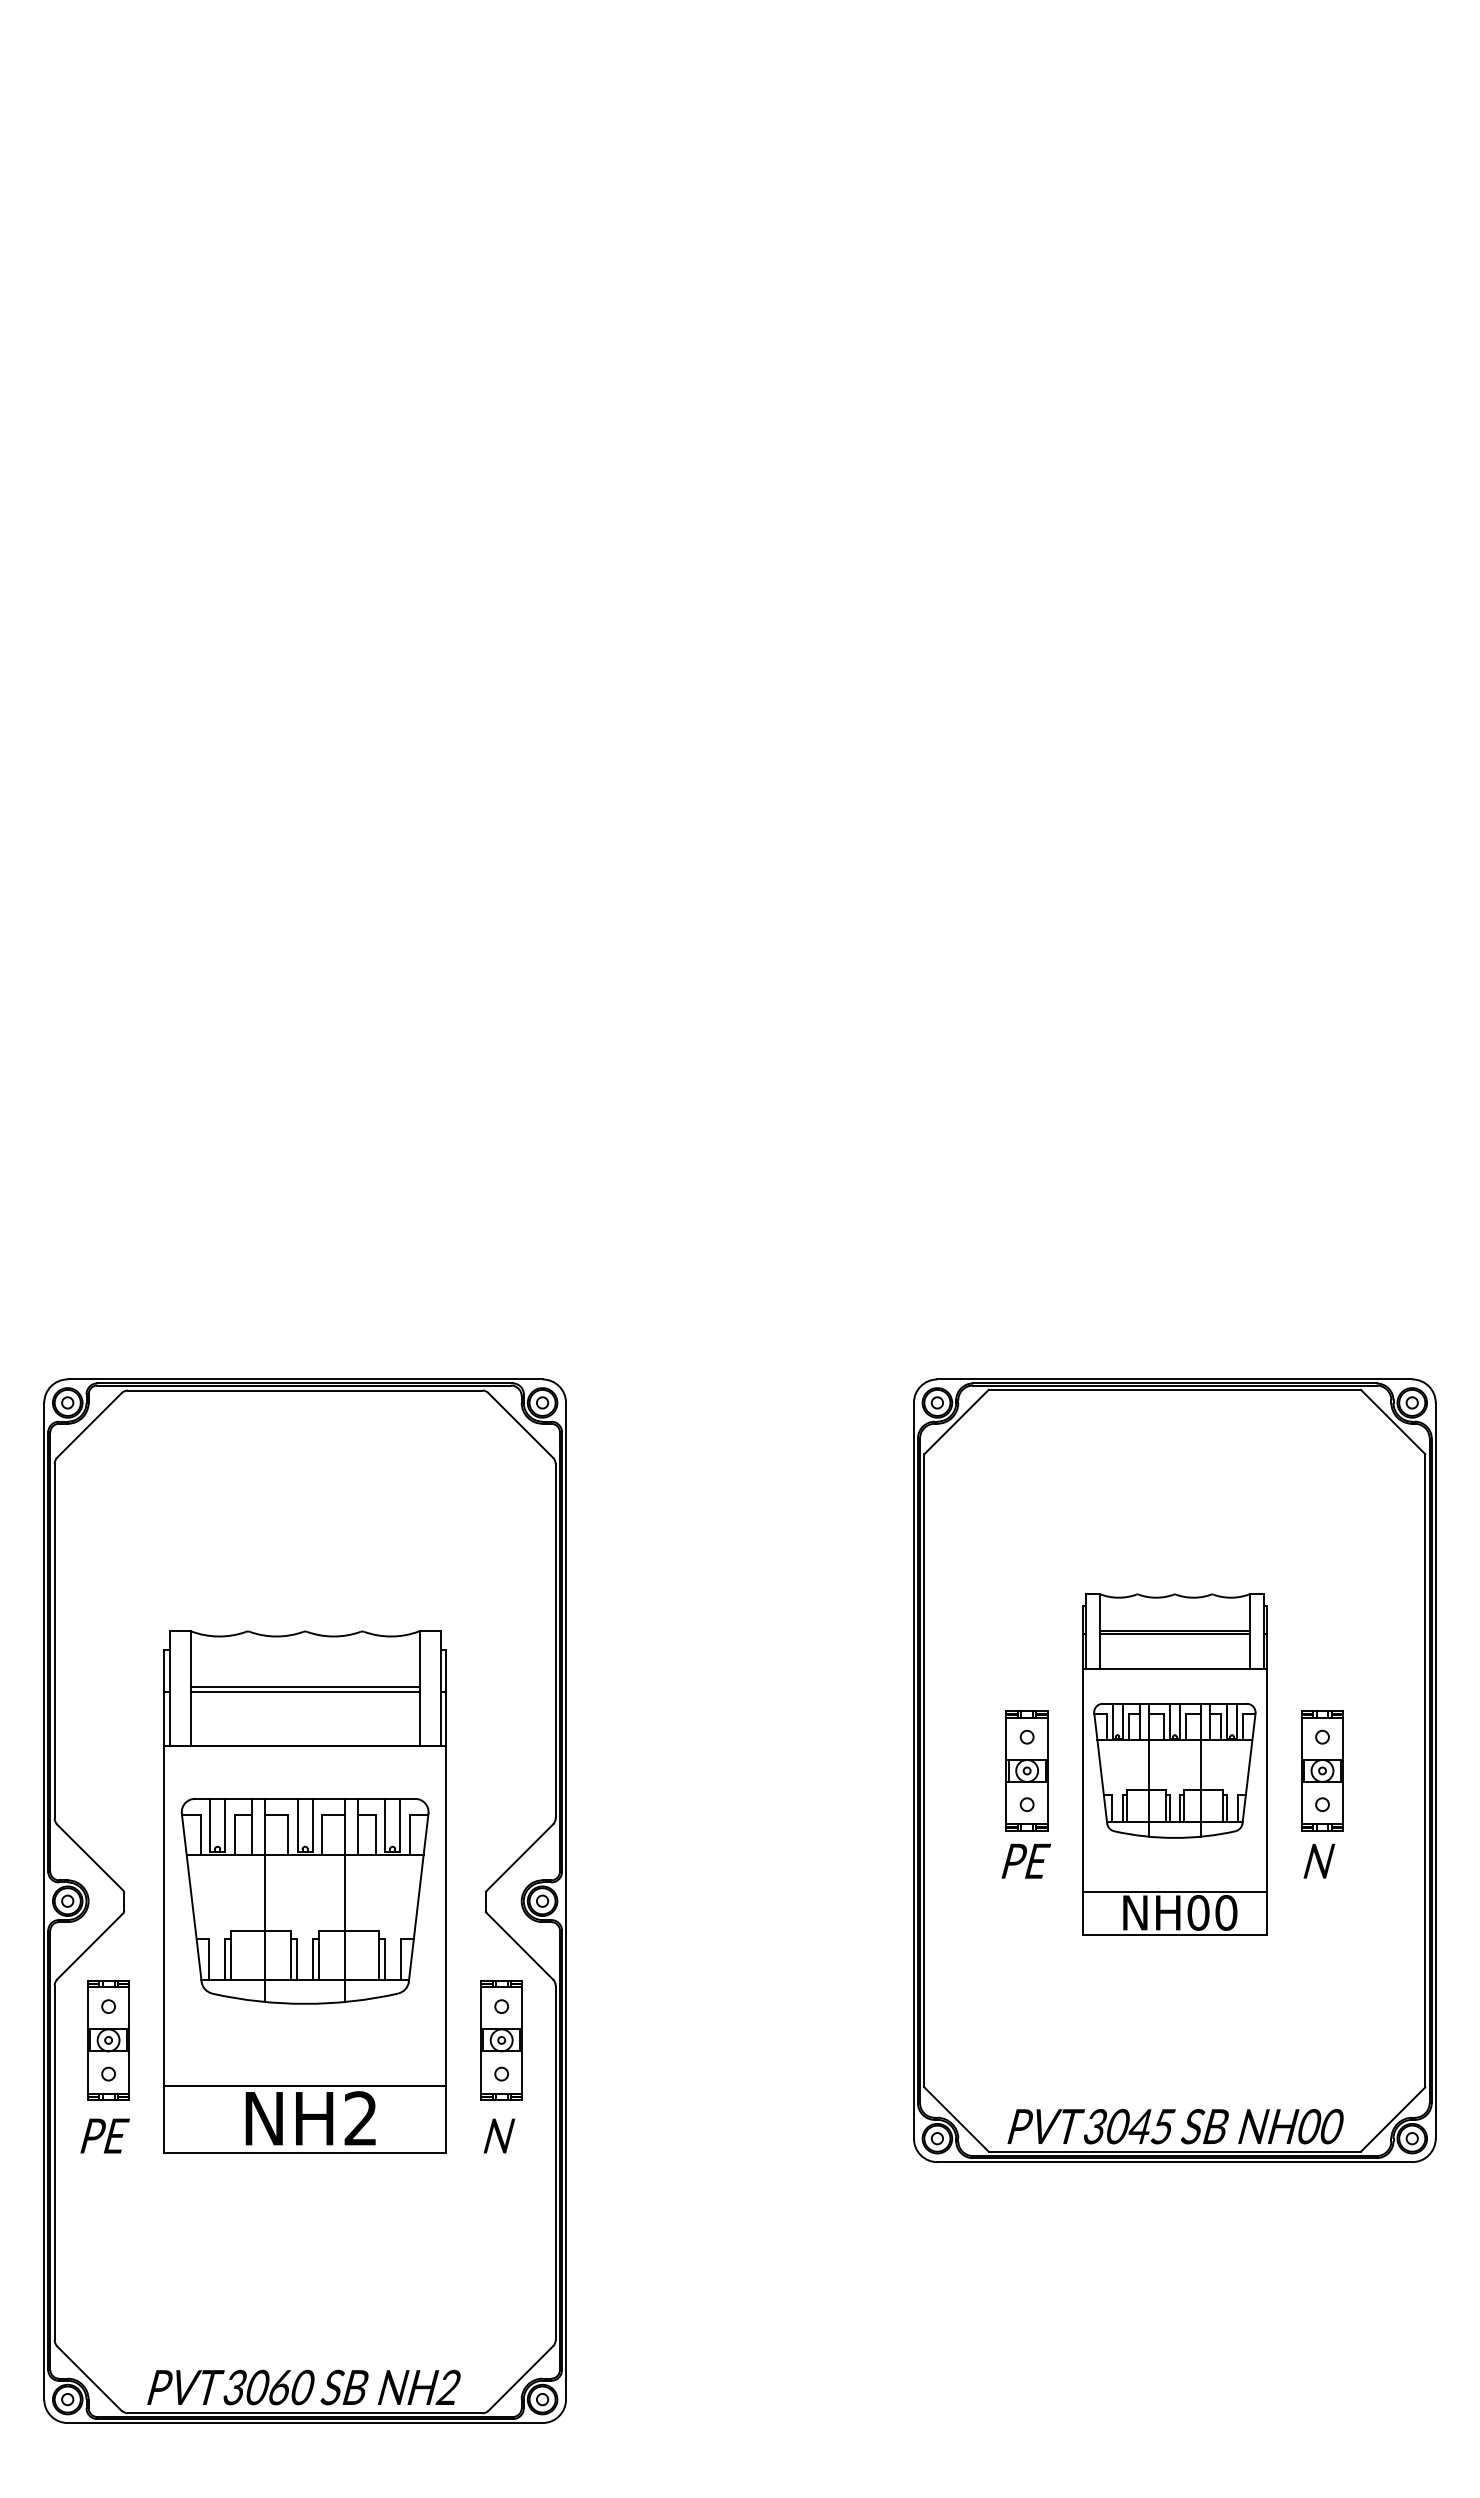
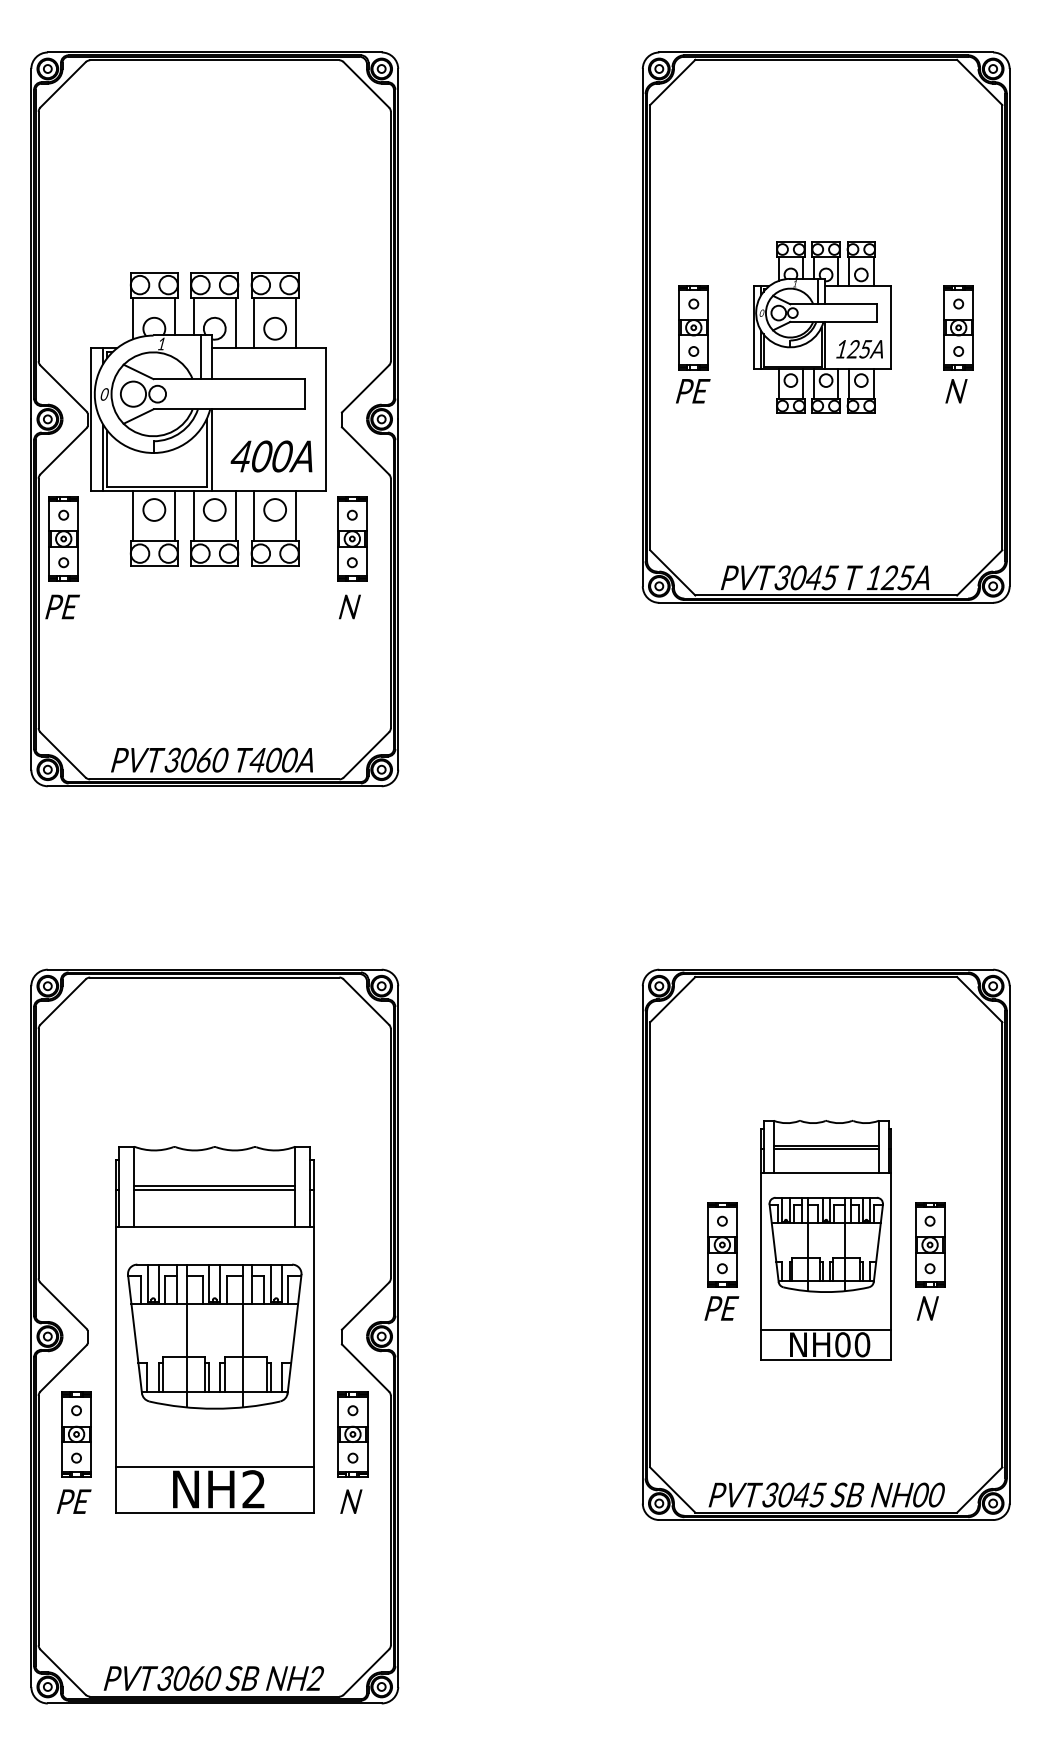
part: (1174, 466) -> (825, 327), added
part: (304, 596) -> (214, 419), added

